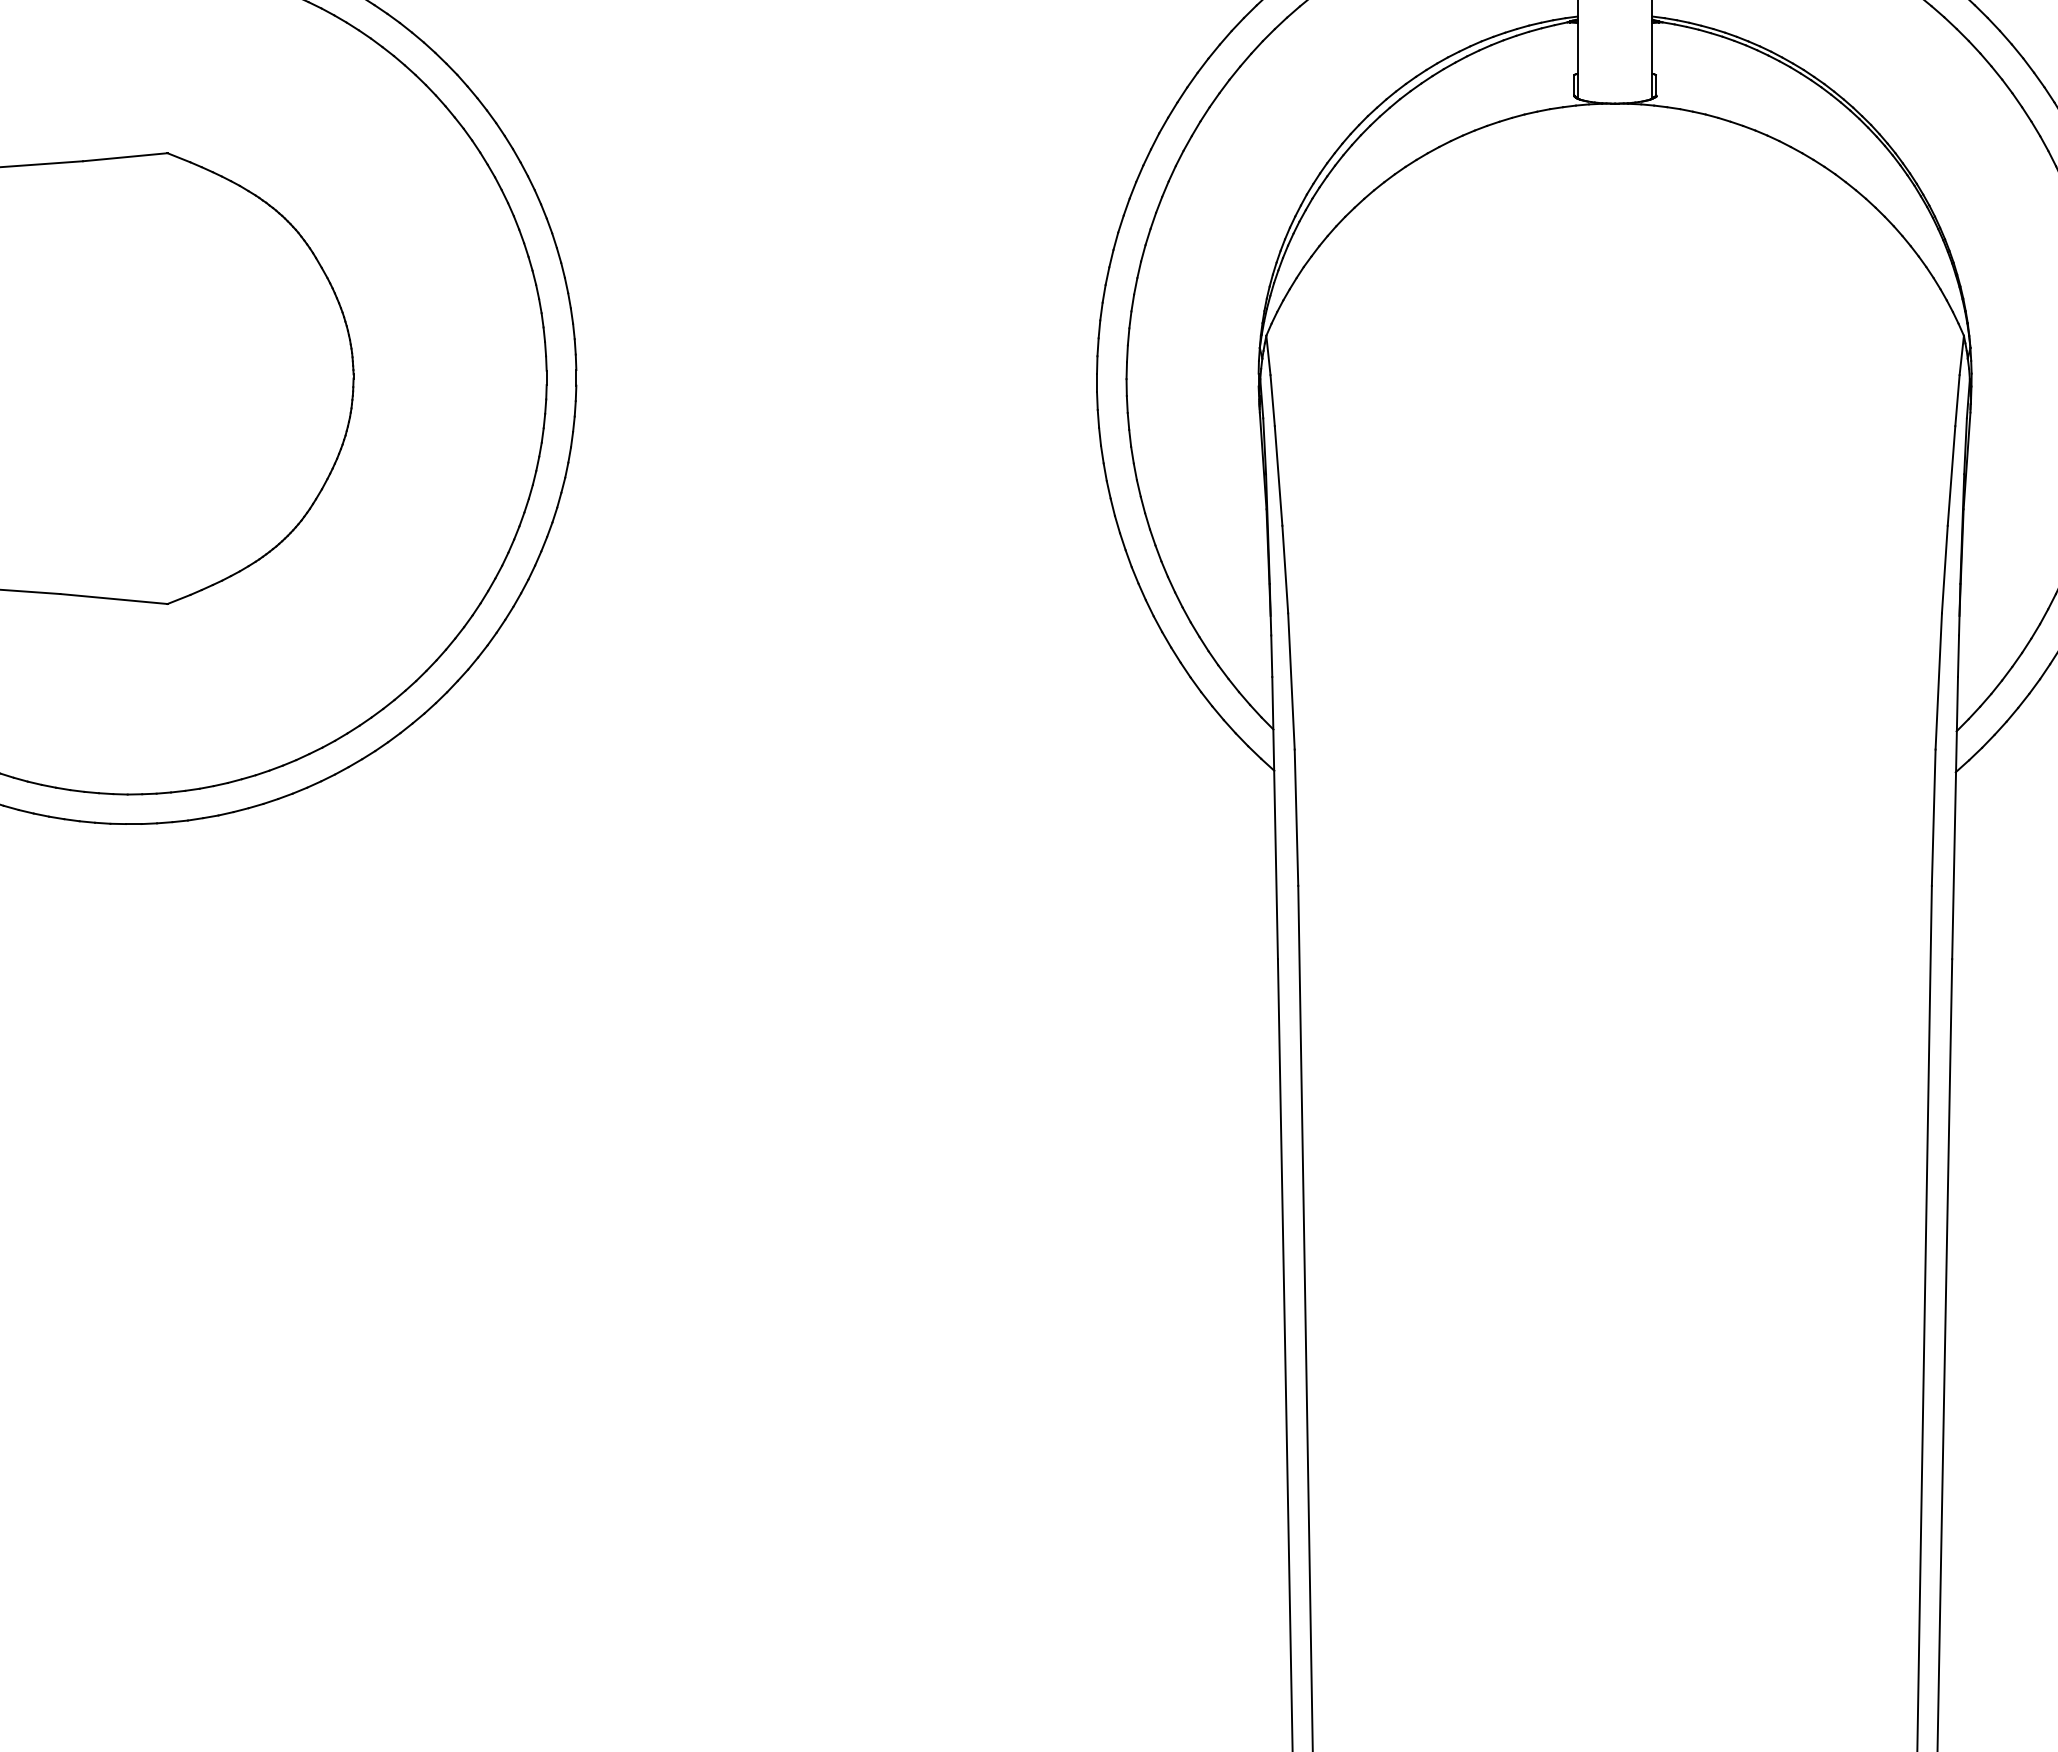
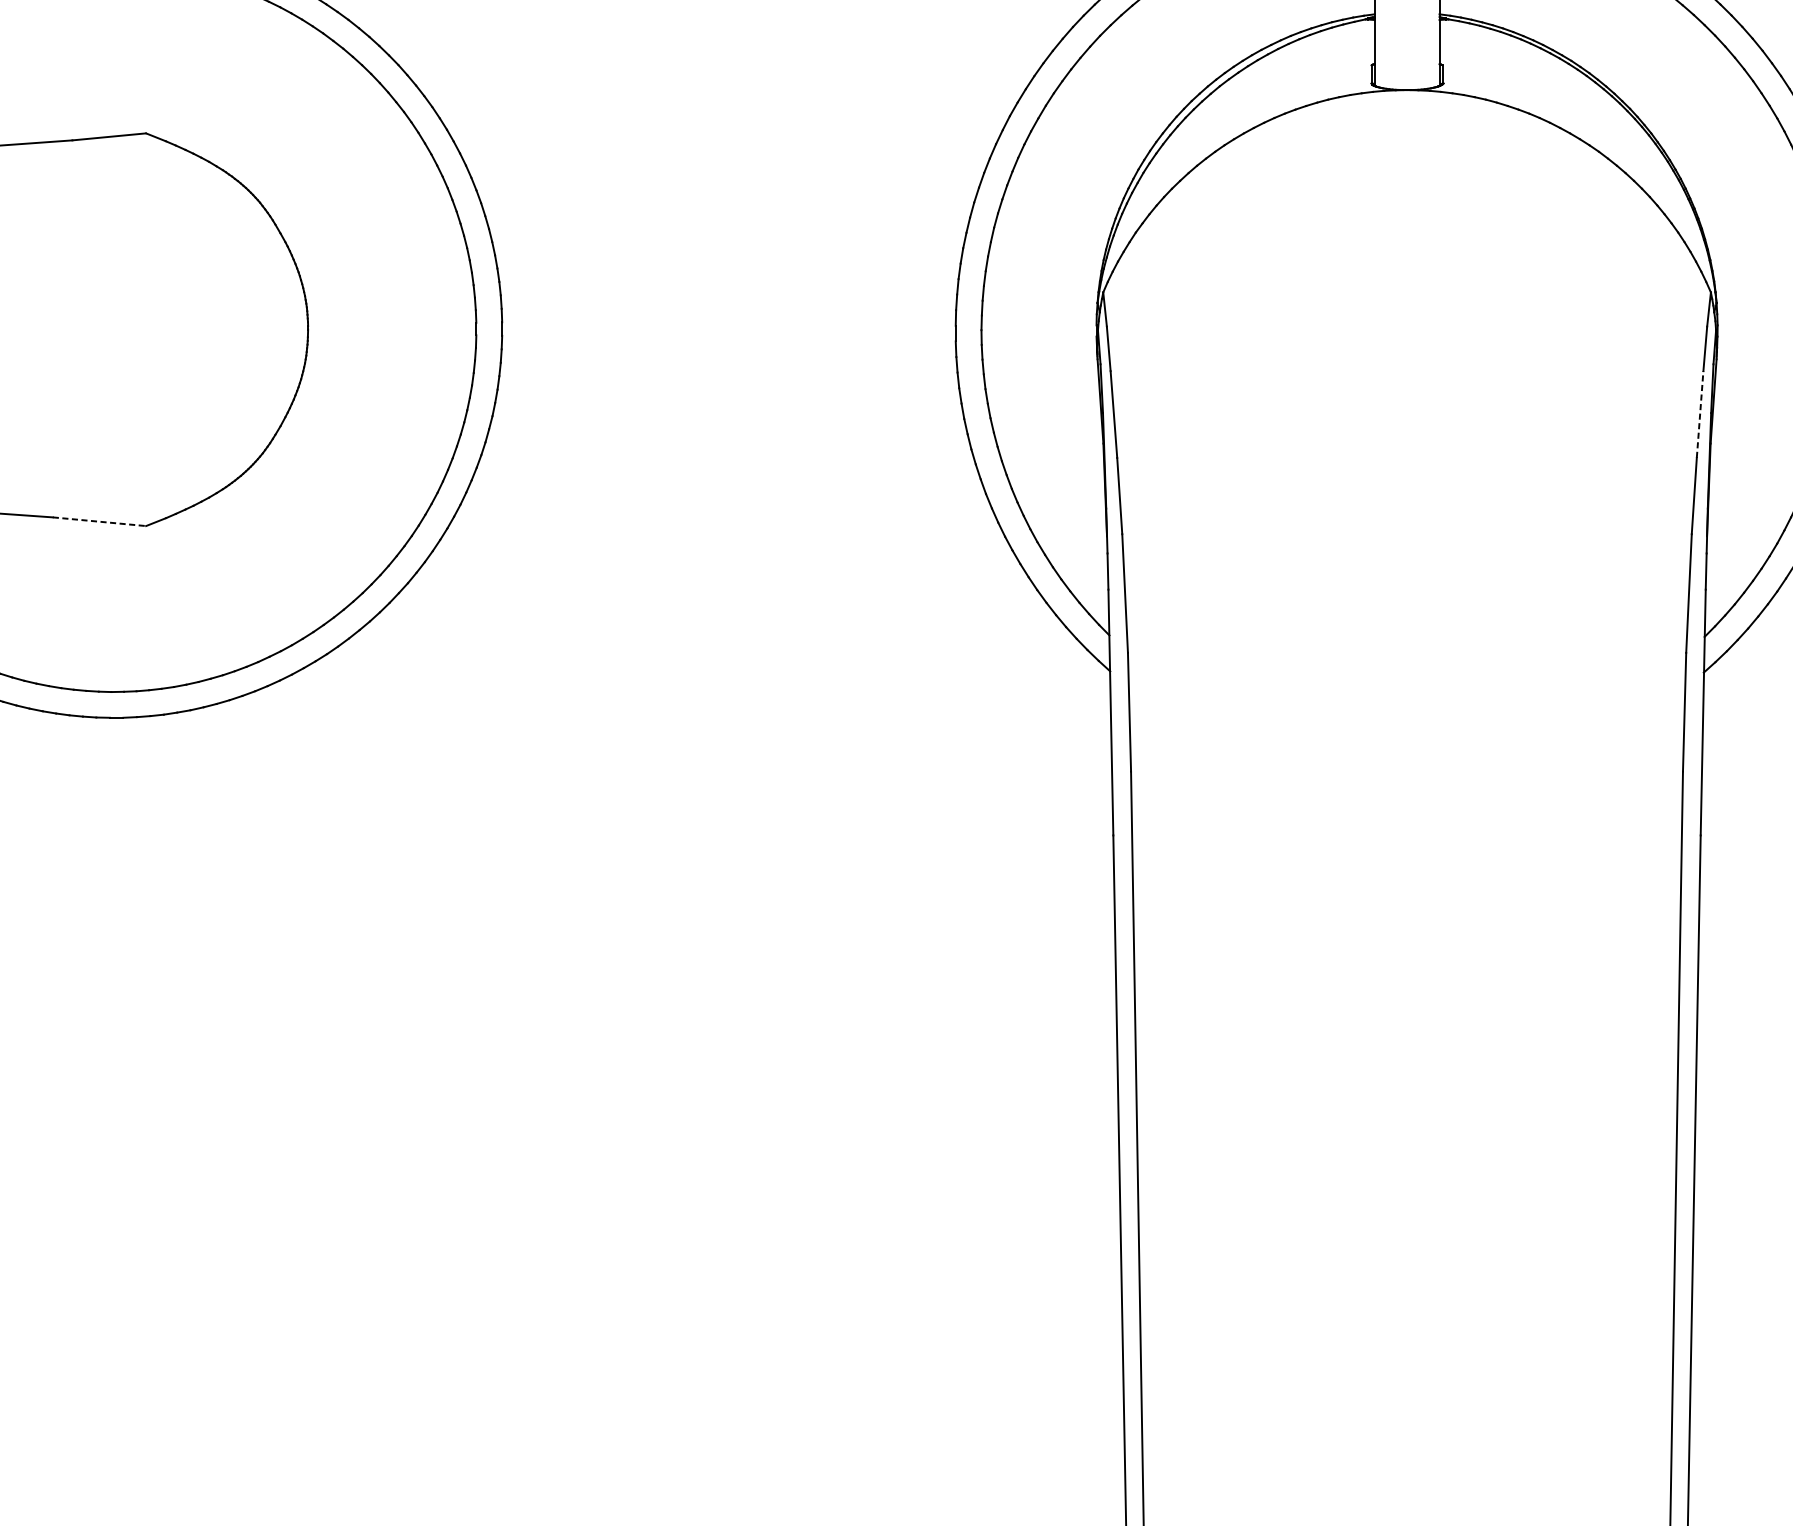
line: (1951, 475) -> (1700, 414), solid -> dashed
line: (113, 599) -> (99, 522), solid -> dashed

